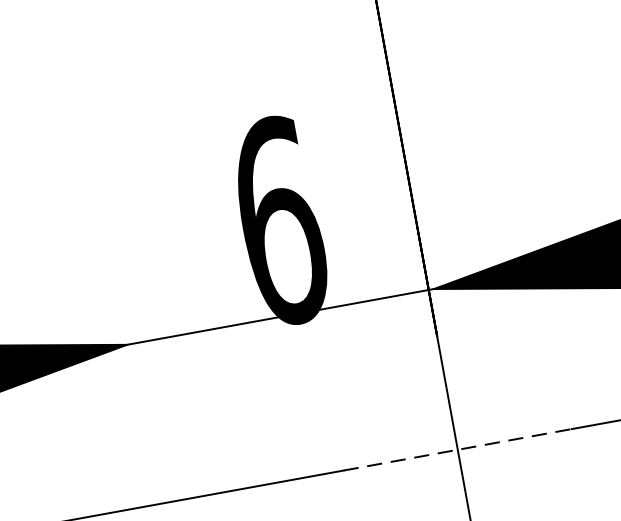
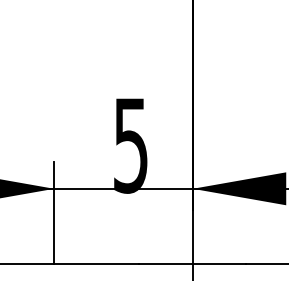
text: (280, 221) -> (131, 145), 6 -> 5
line: (142, 394) -> (54, 212), added
line: (459, 449) -> (193, 263), dashed -> solid

